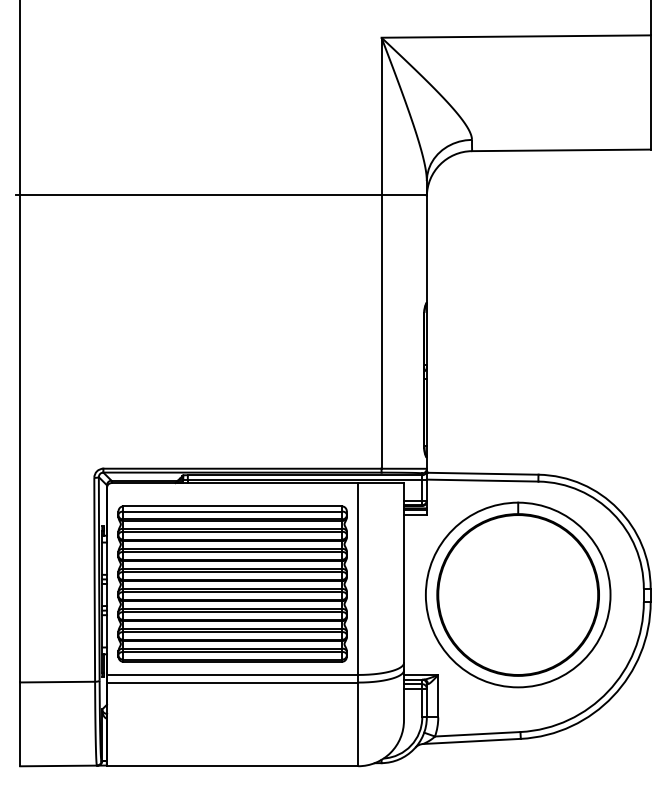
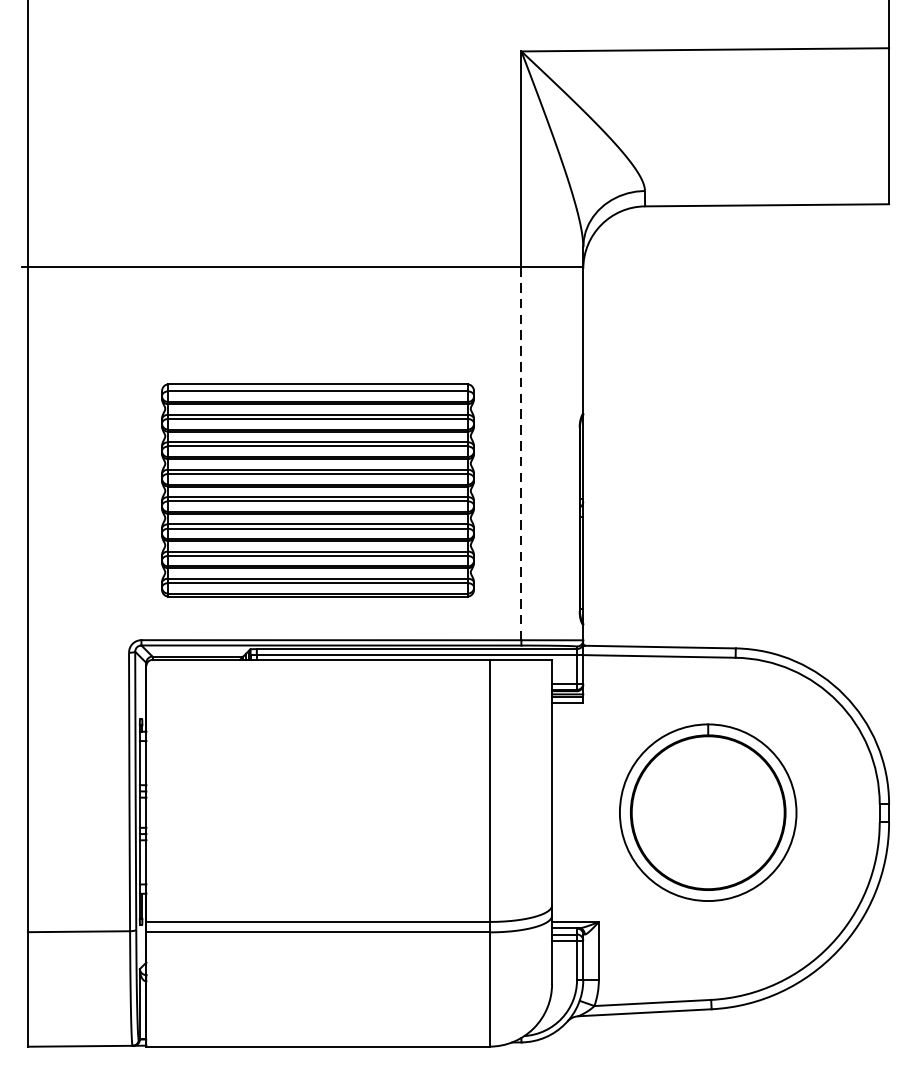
line: (381, 332) -> (521, 454), solid -> dashed
part: (232, 583) -> (317, 489), moved
part: (518, 594) -> (708, 812), size x0.7

